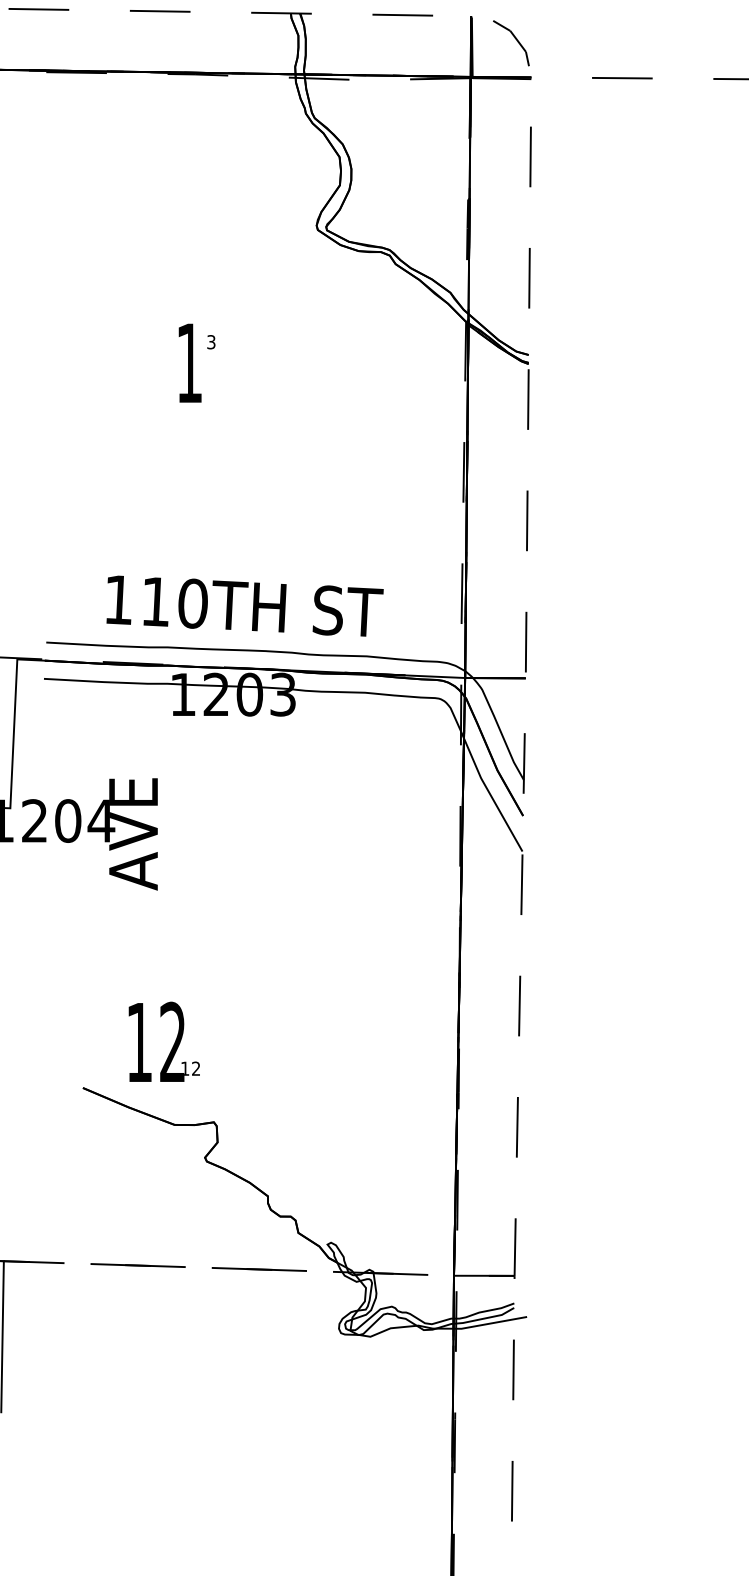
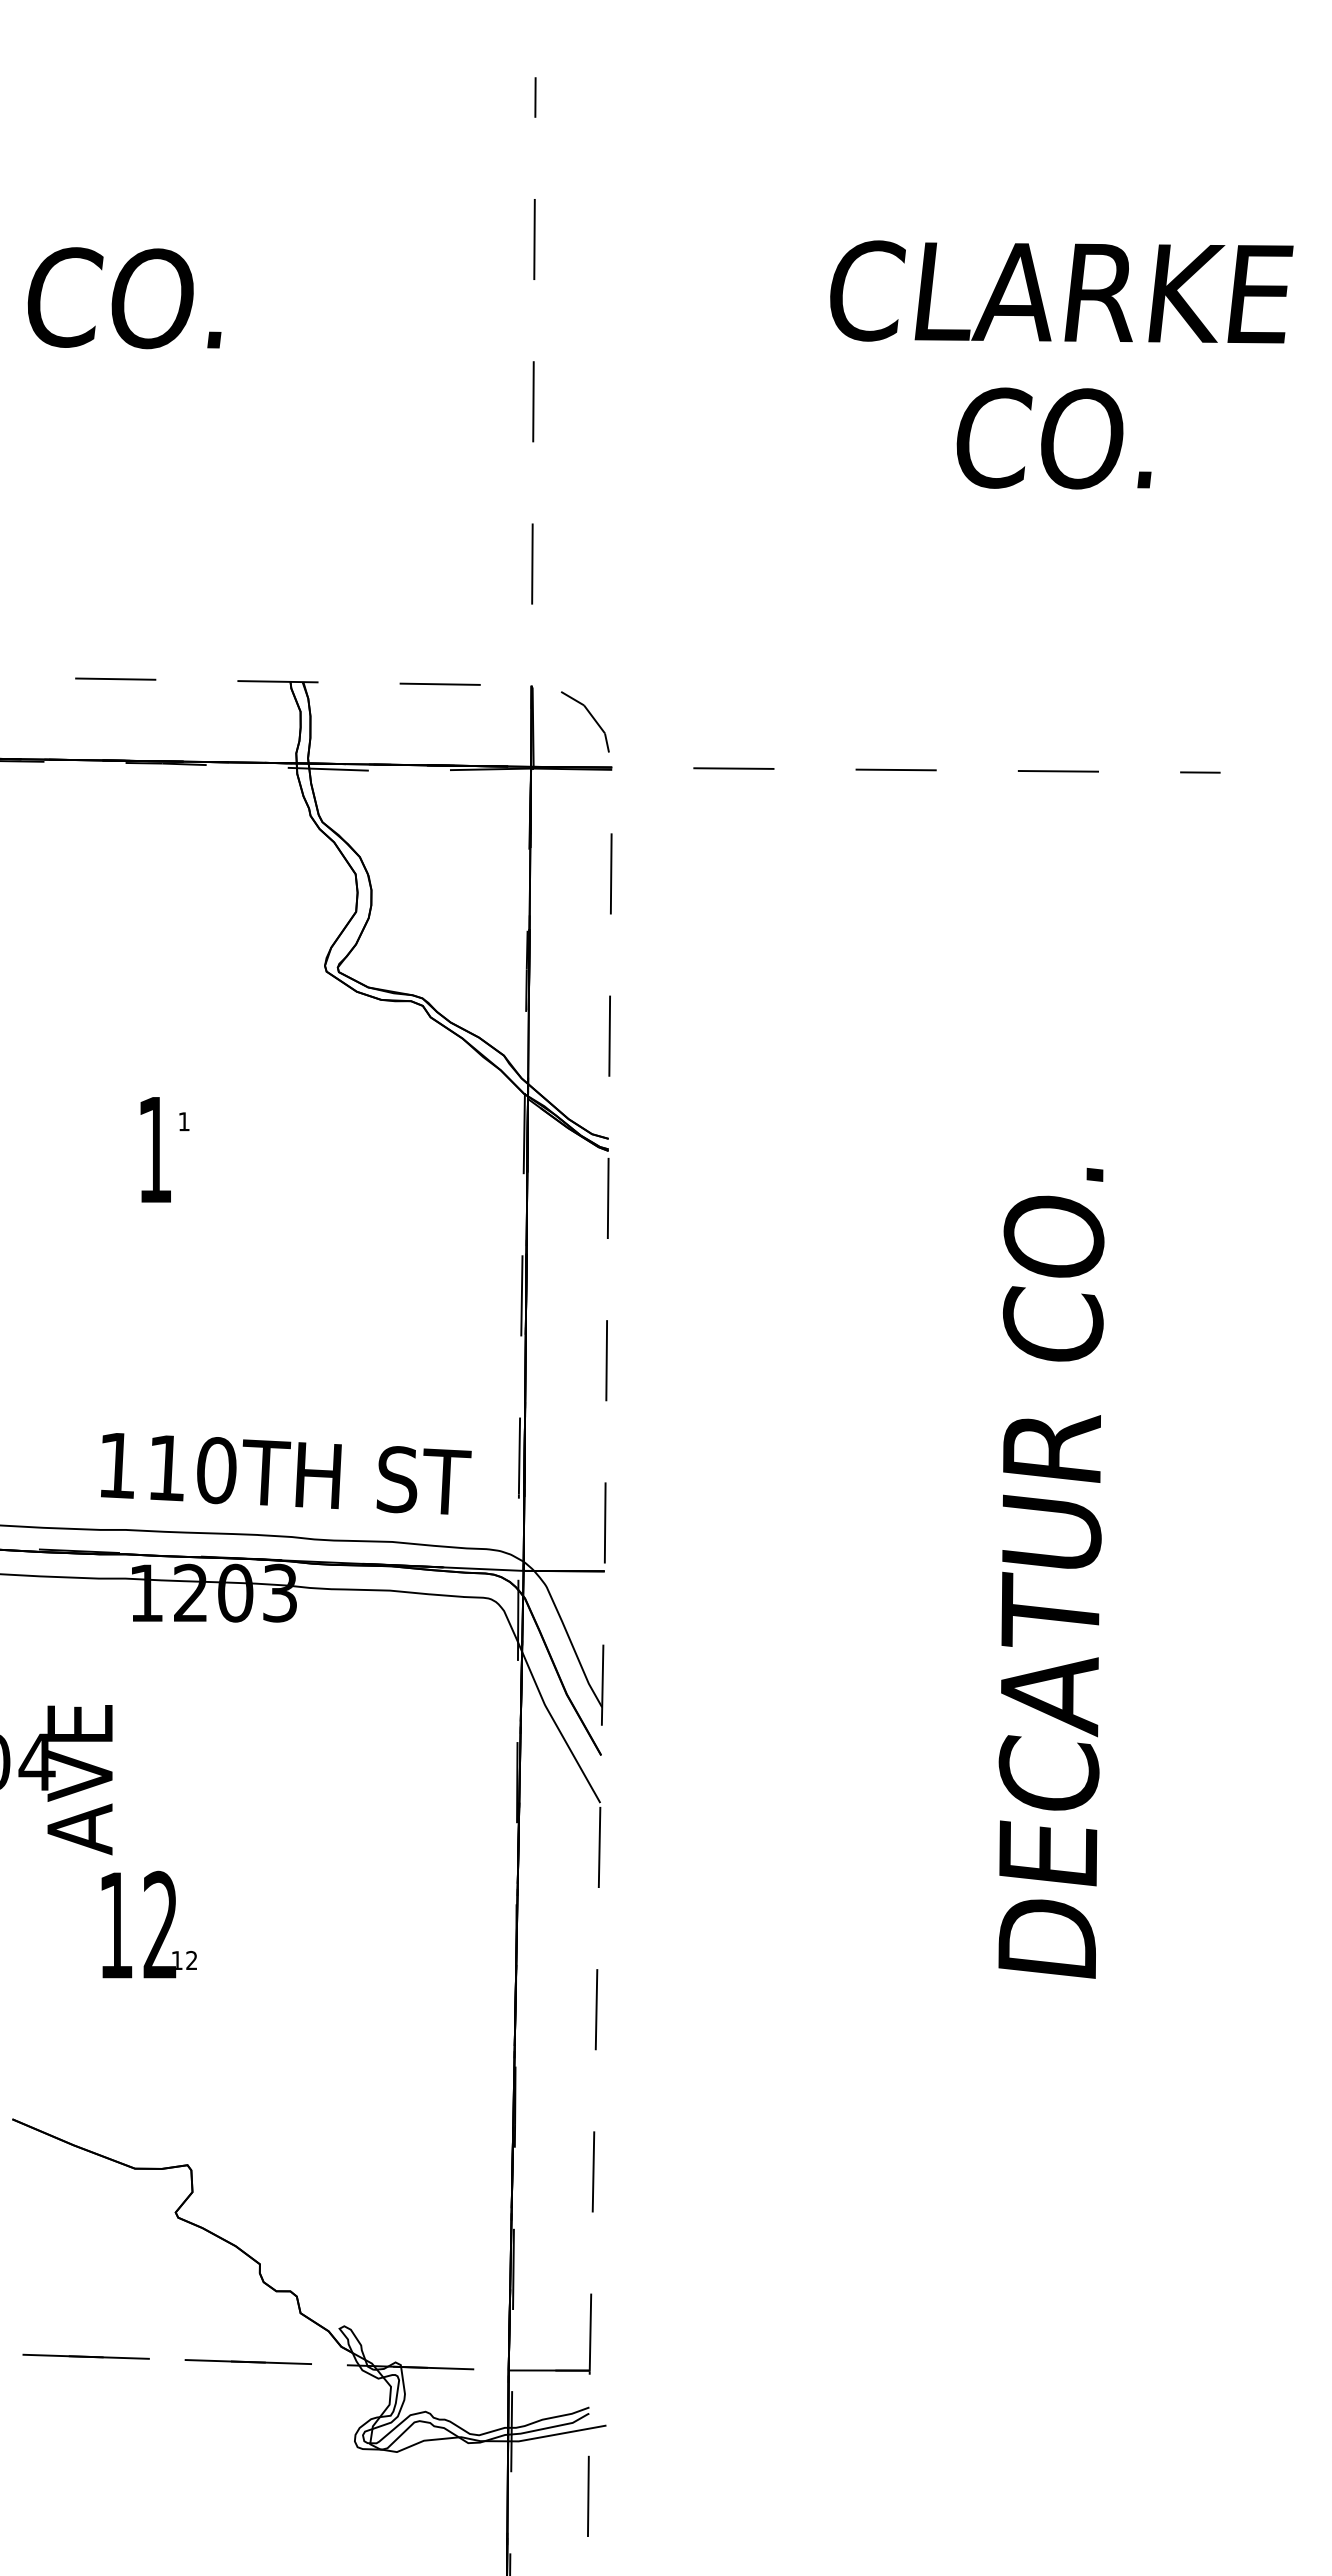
text: (210, 342) -> (183, 1121), 3 -> 1
text: (245, 605) -> (286, 1473), moved
text: (163, 1041) -> (148, 1924), moved

